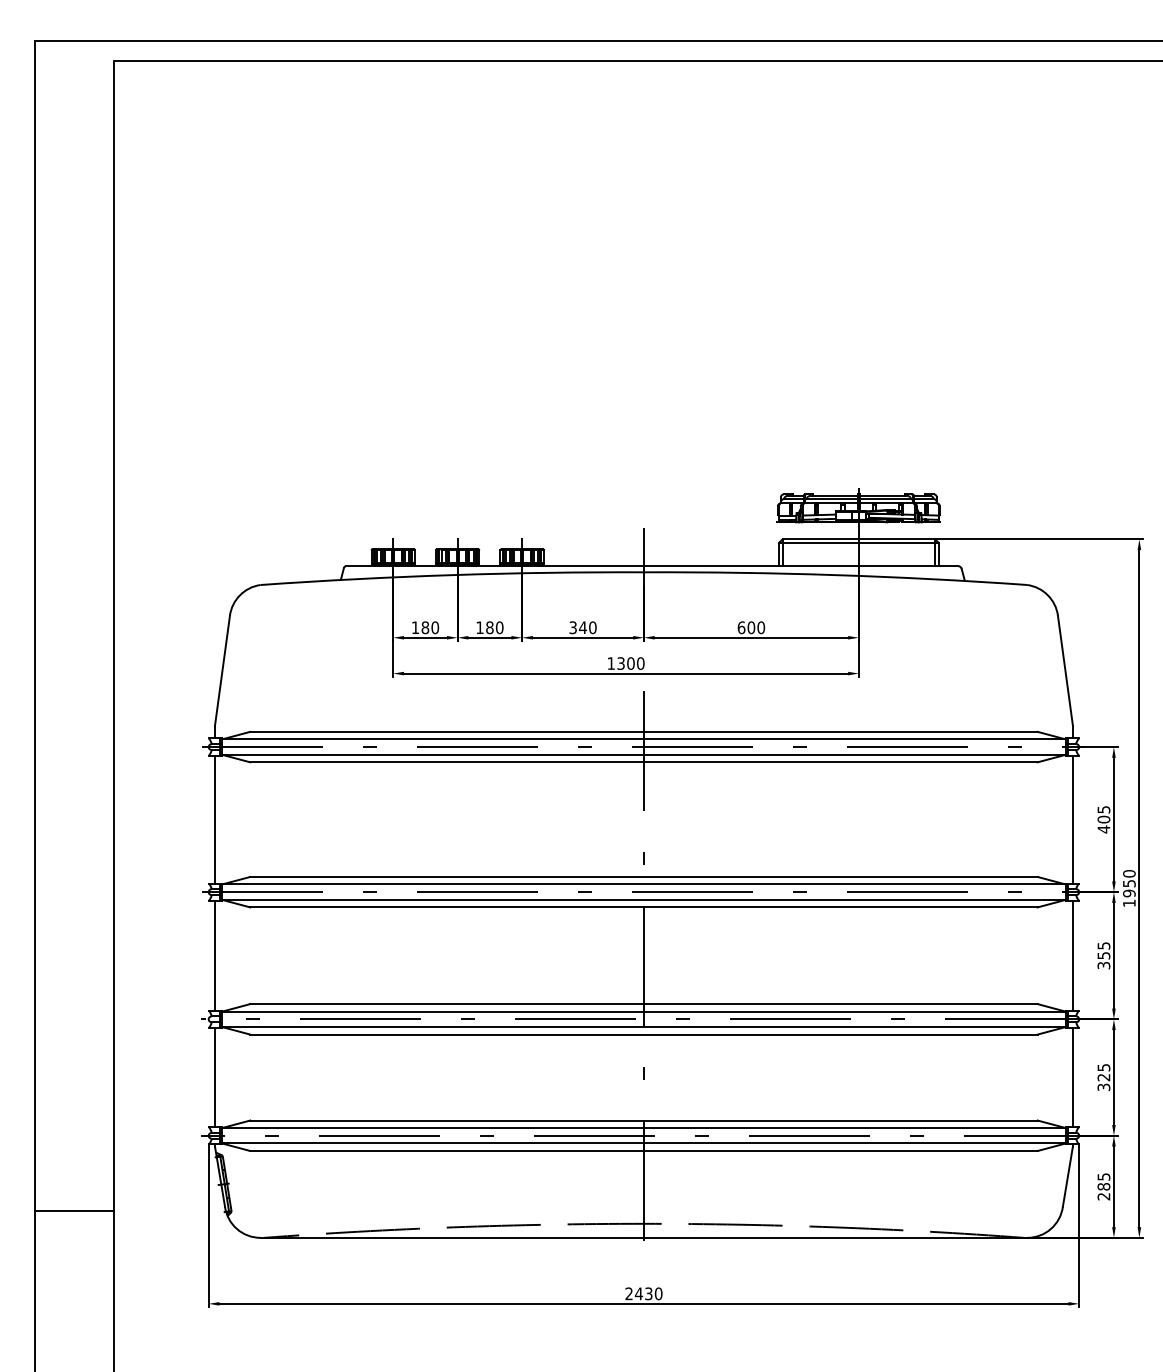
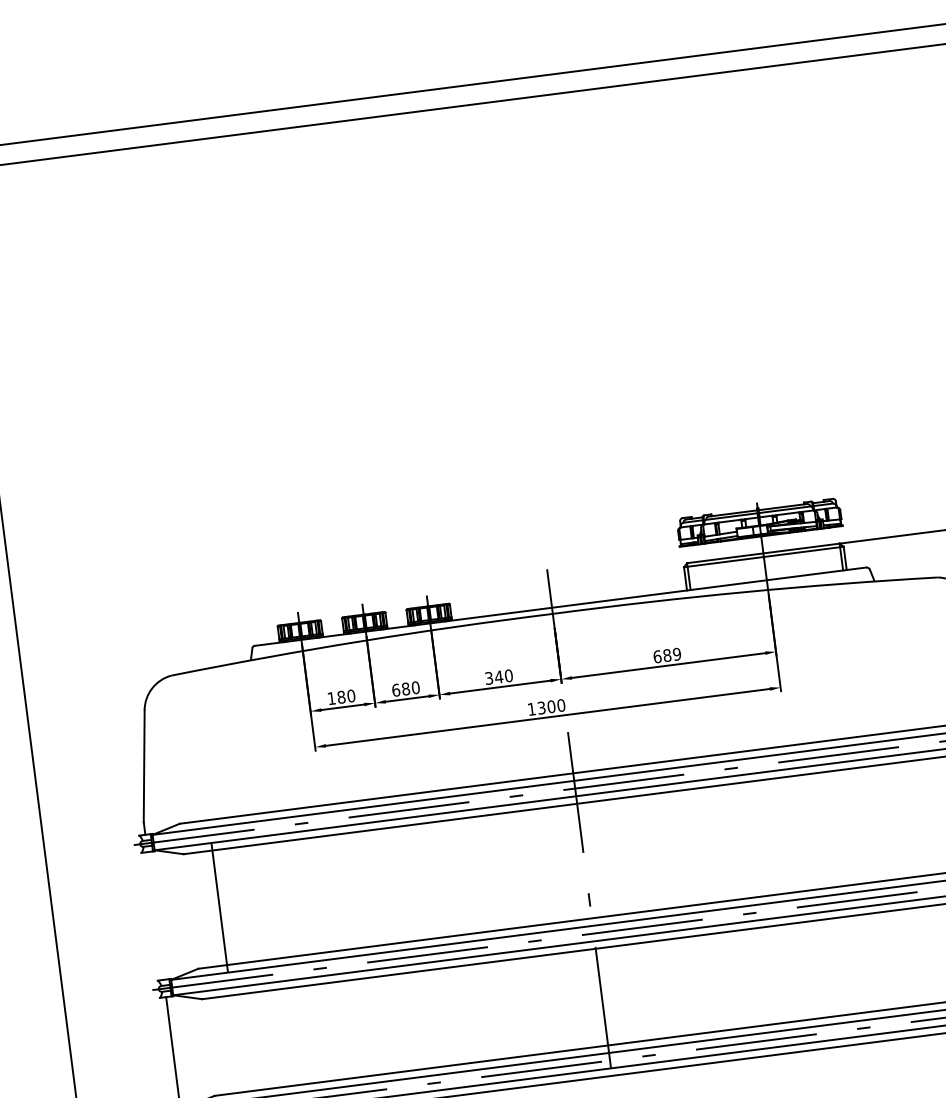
text: (479, 627) -> (395, 690), 180 -> 680
text: (755, 627) -> (671, 654), 600 -> 689
line: (214, 819) -> (219, 907), moved

